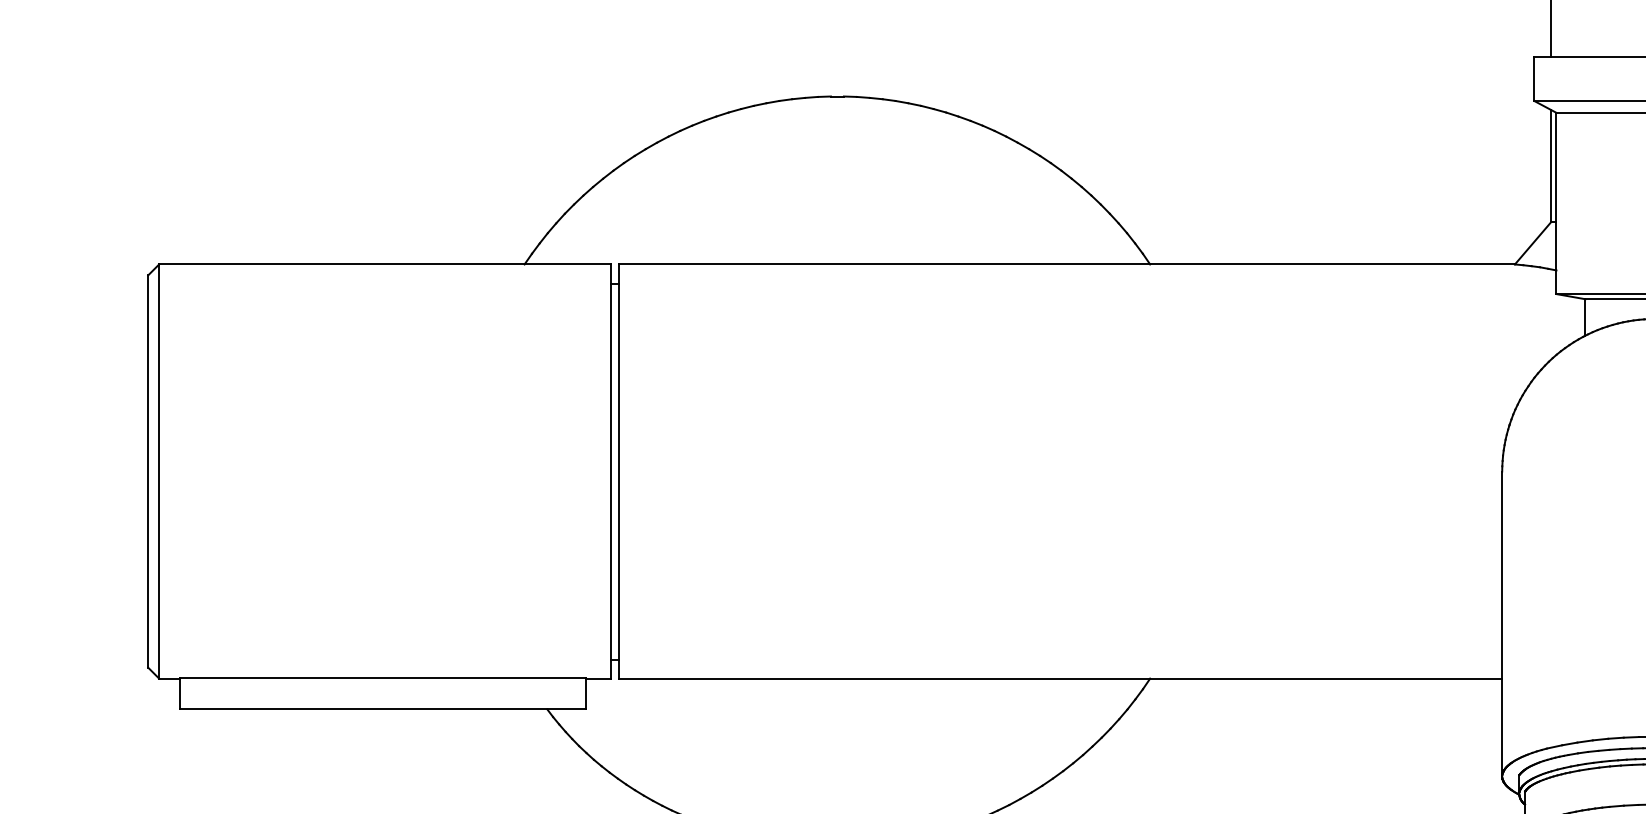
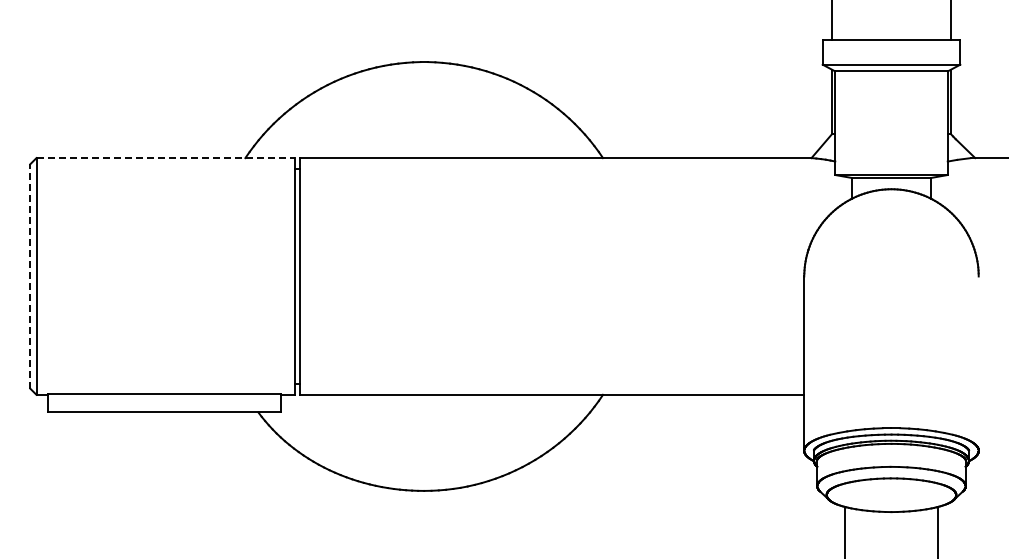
line: (386, 265) -> (166, 158), solid -> dashed
line: (148, 469) -> (30, 275), solid -> dashed

